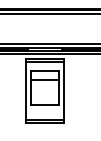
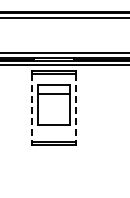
line: (25, 91) -> (31, 108), solid -> dashed
line: (64, 91) -> (76, 108), solid -> dashed

